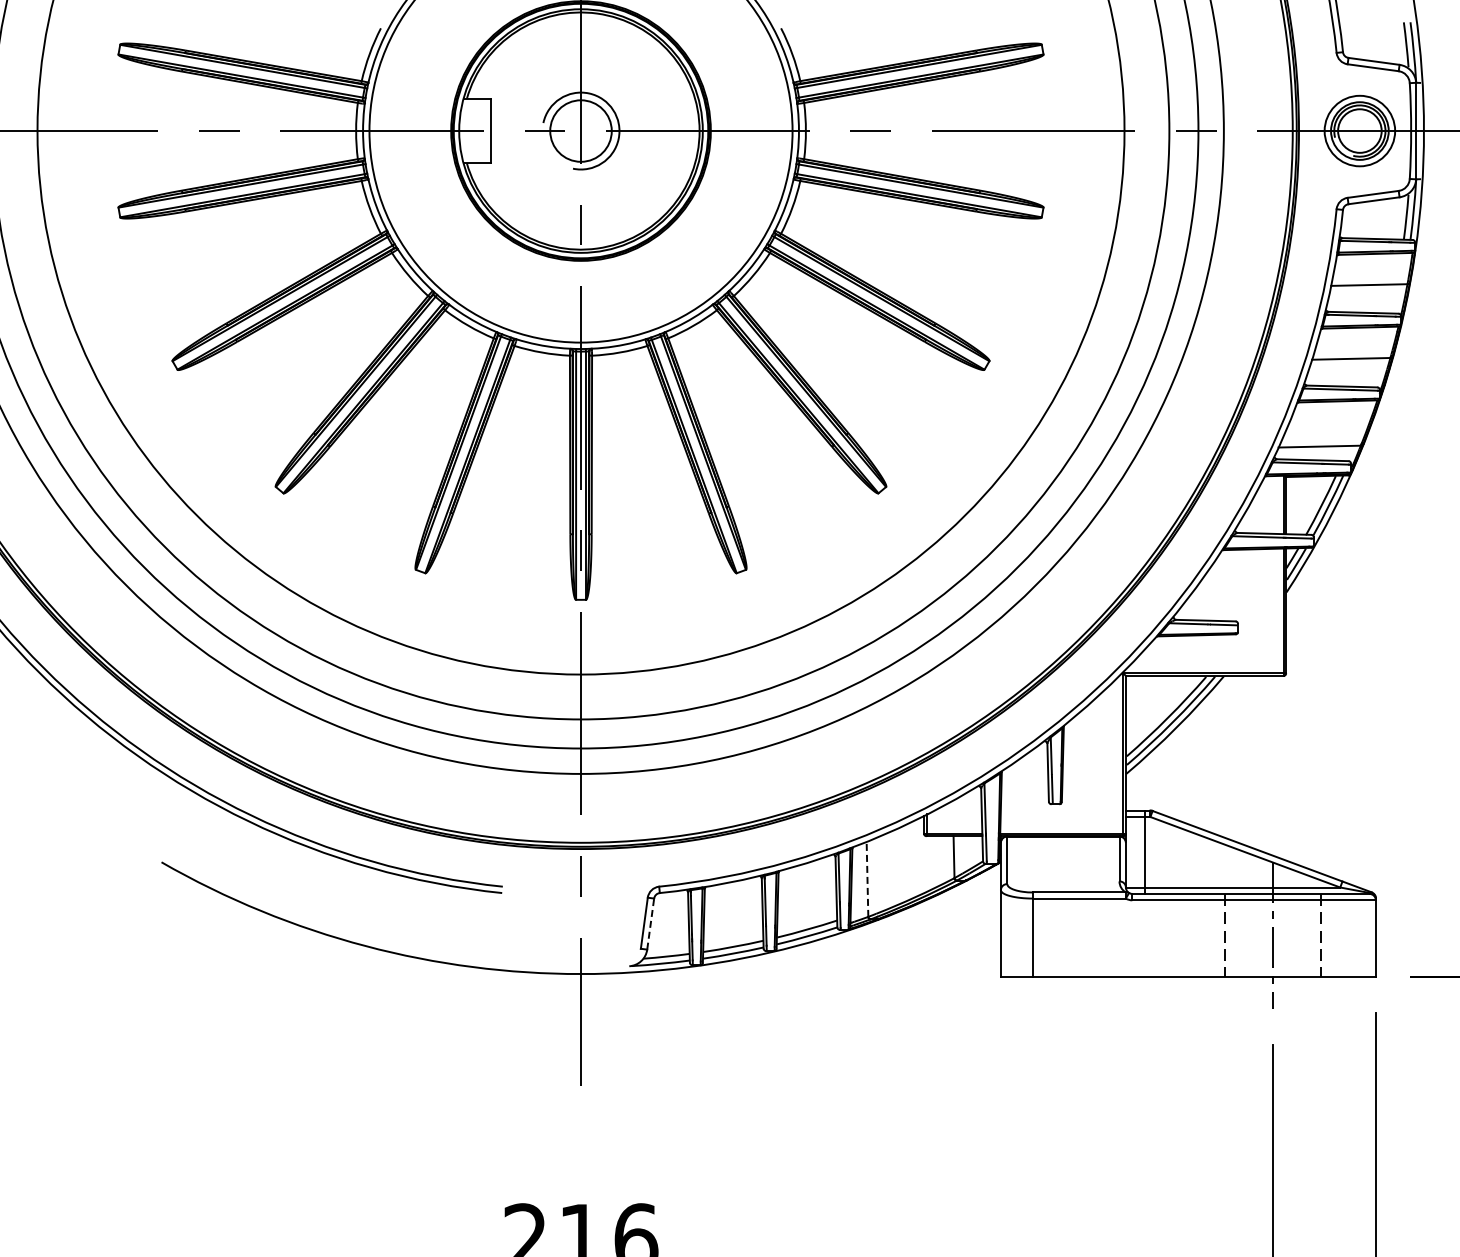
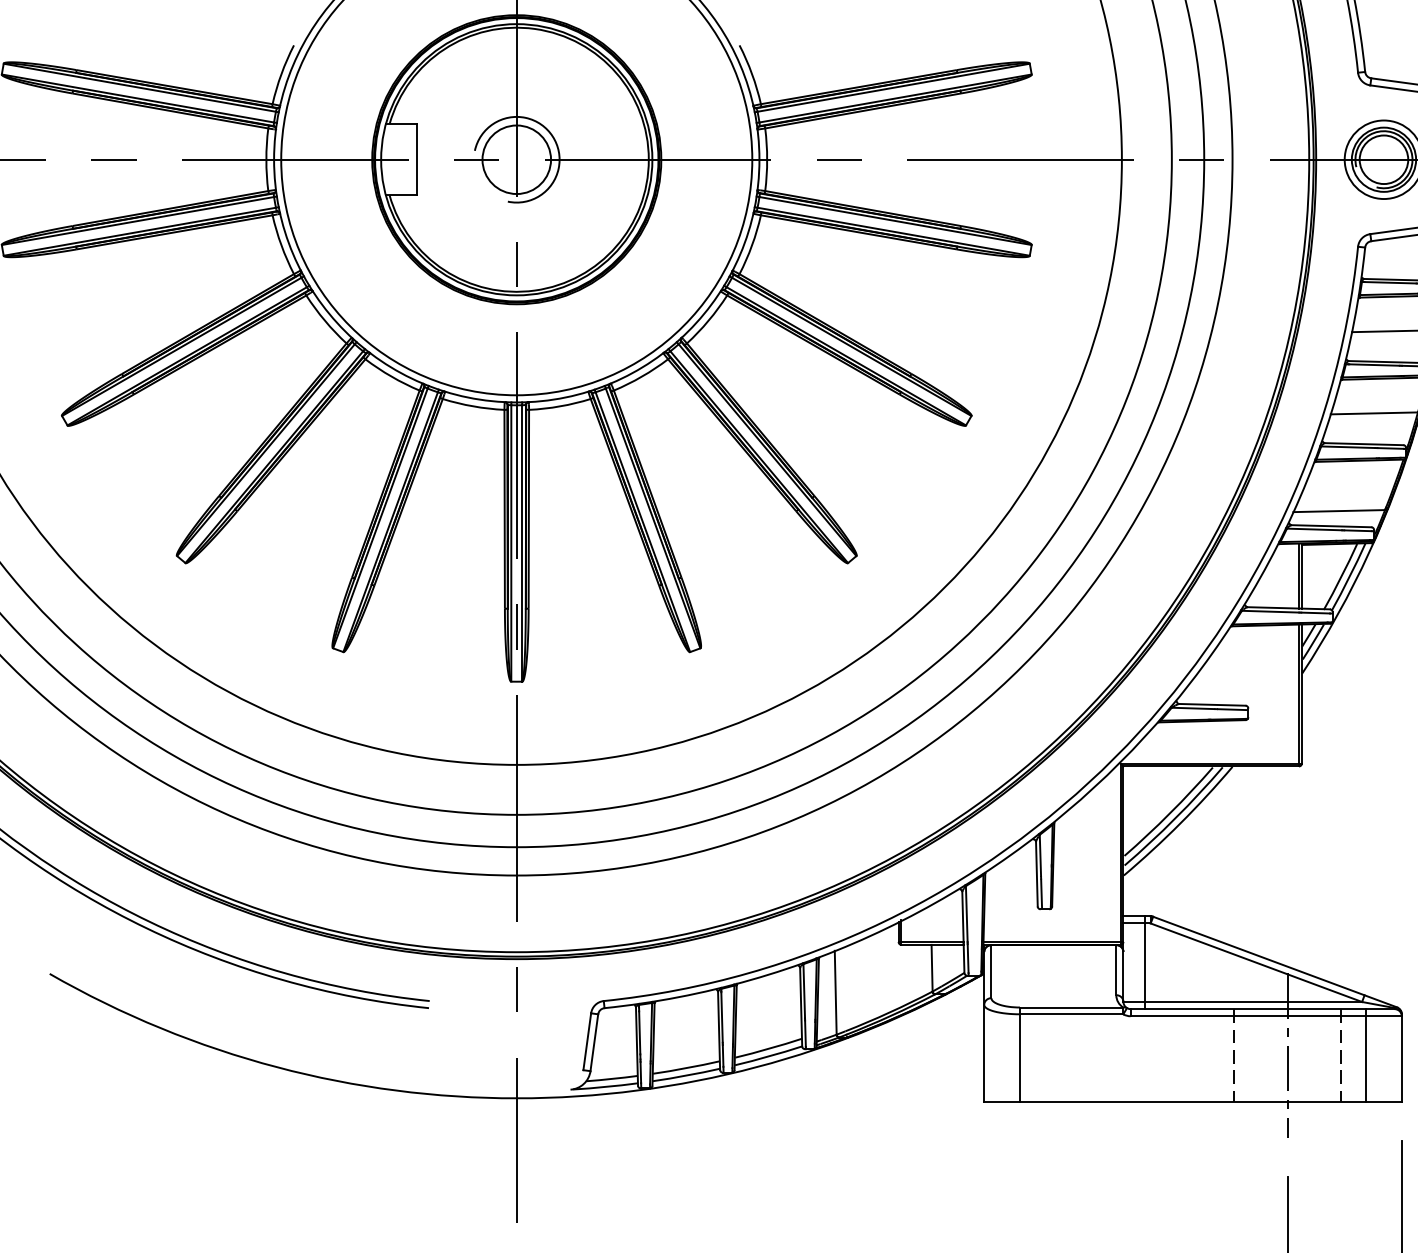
line: (867, 879) -> (835, 993), dashed -> solid
line: (650, 924) -> (594, 1043), dashed -> solid
line: (1343, 935) -> (1365, 1055), added

